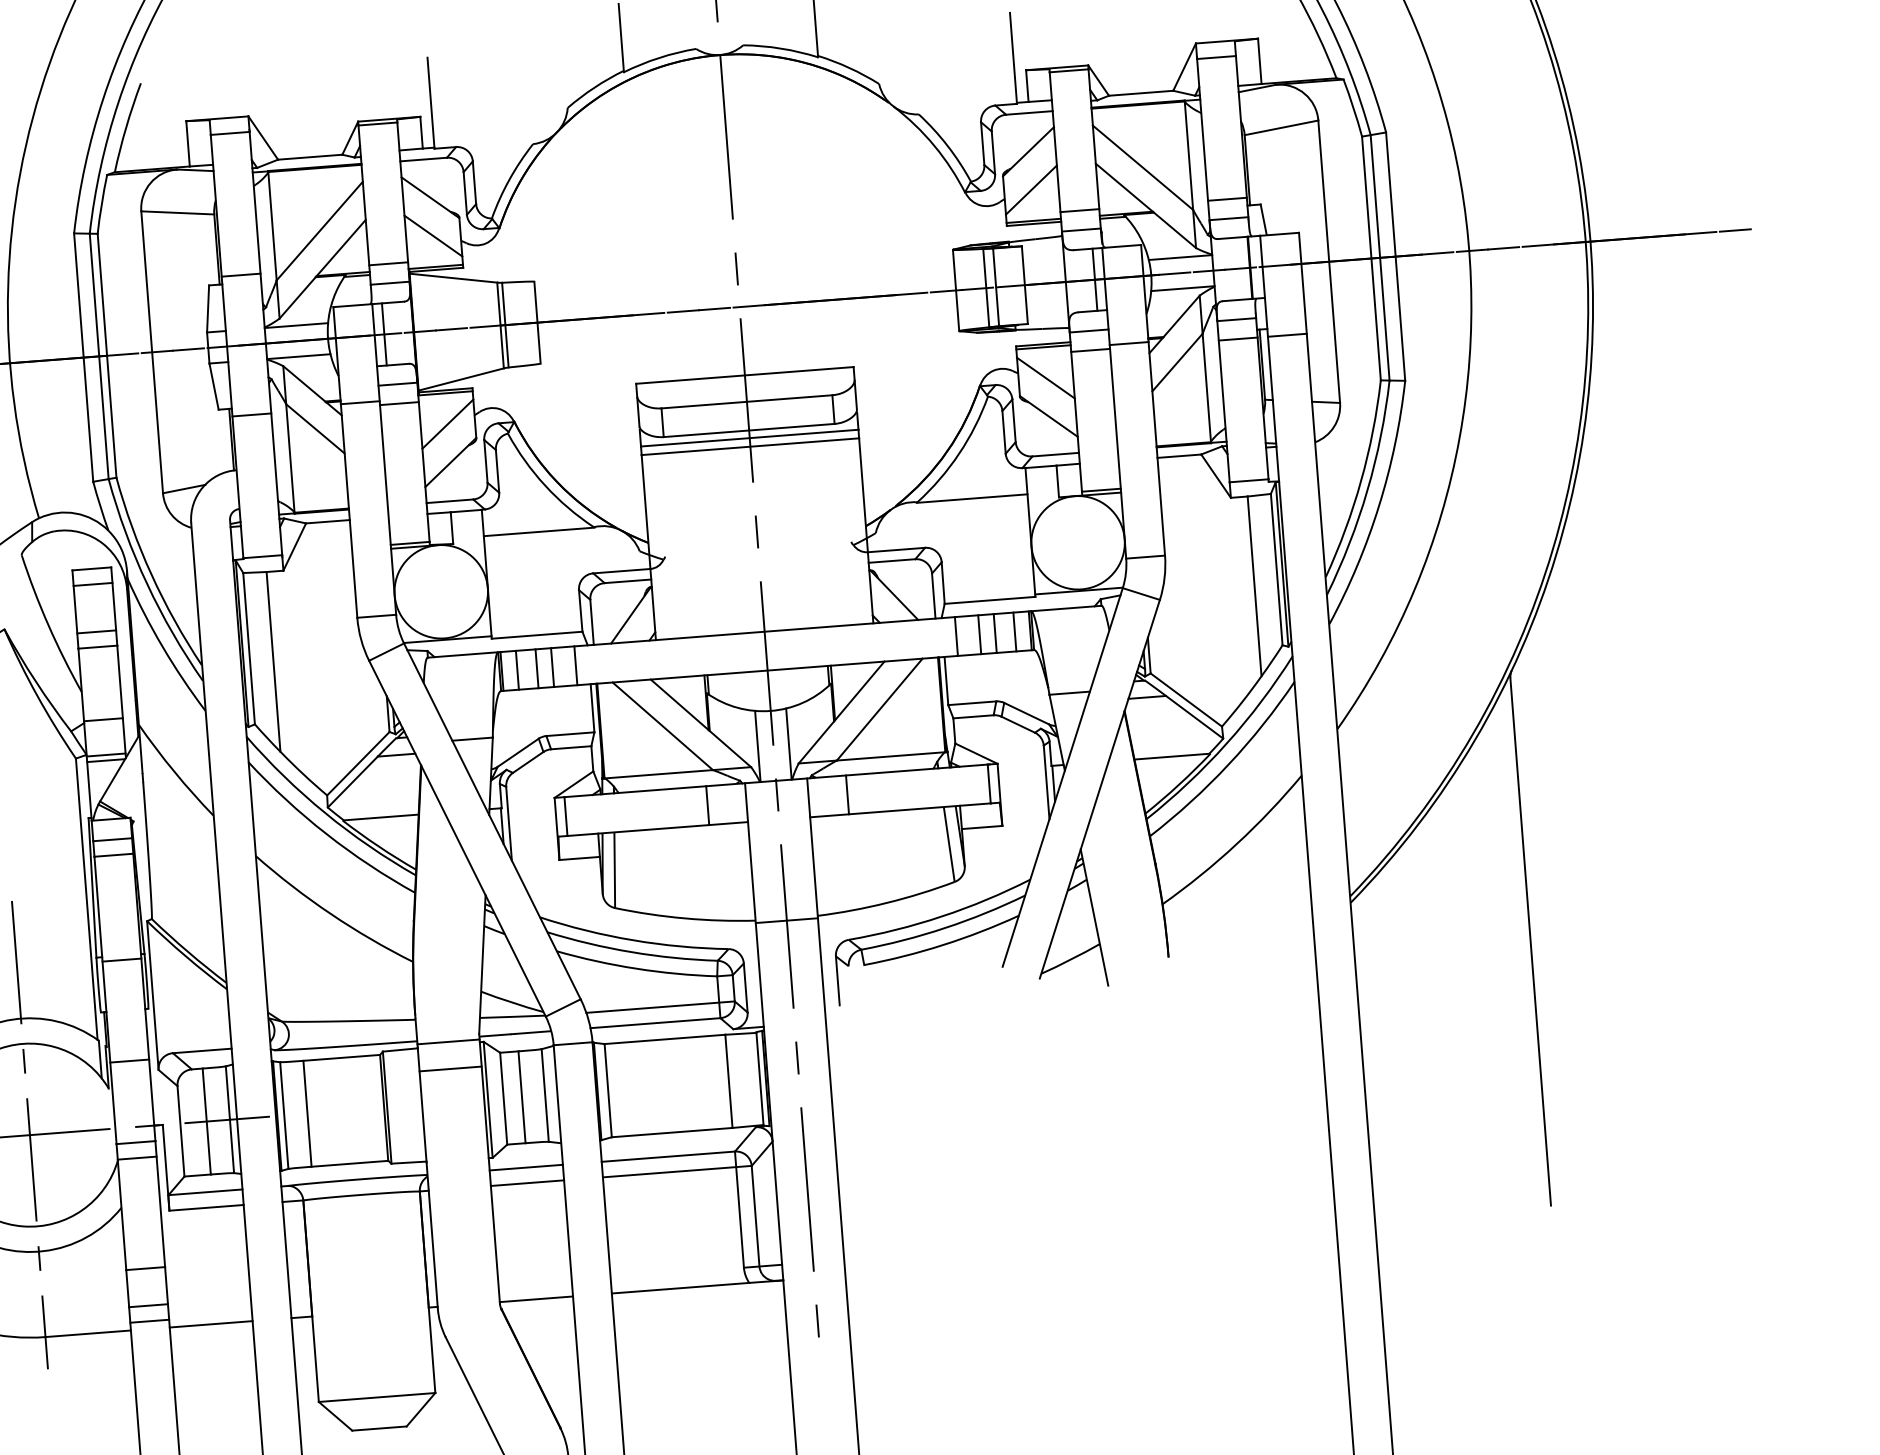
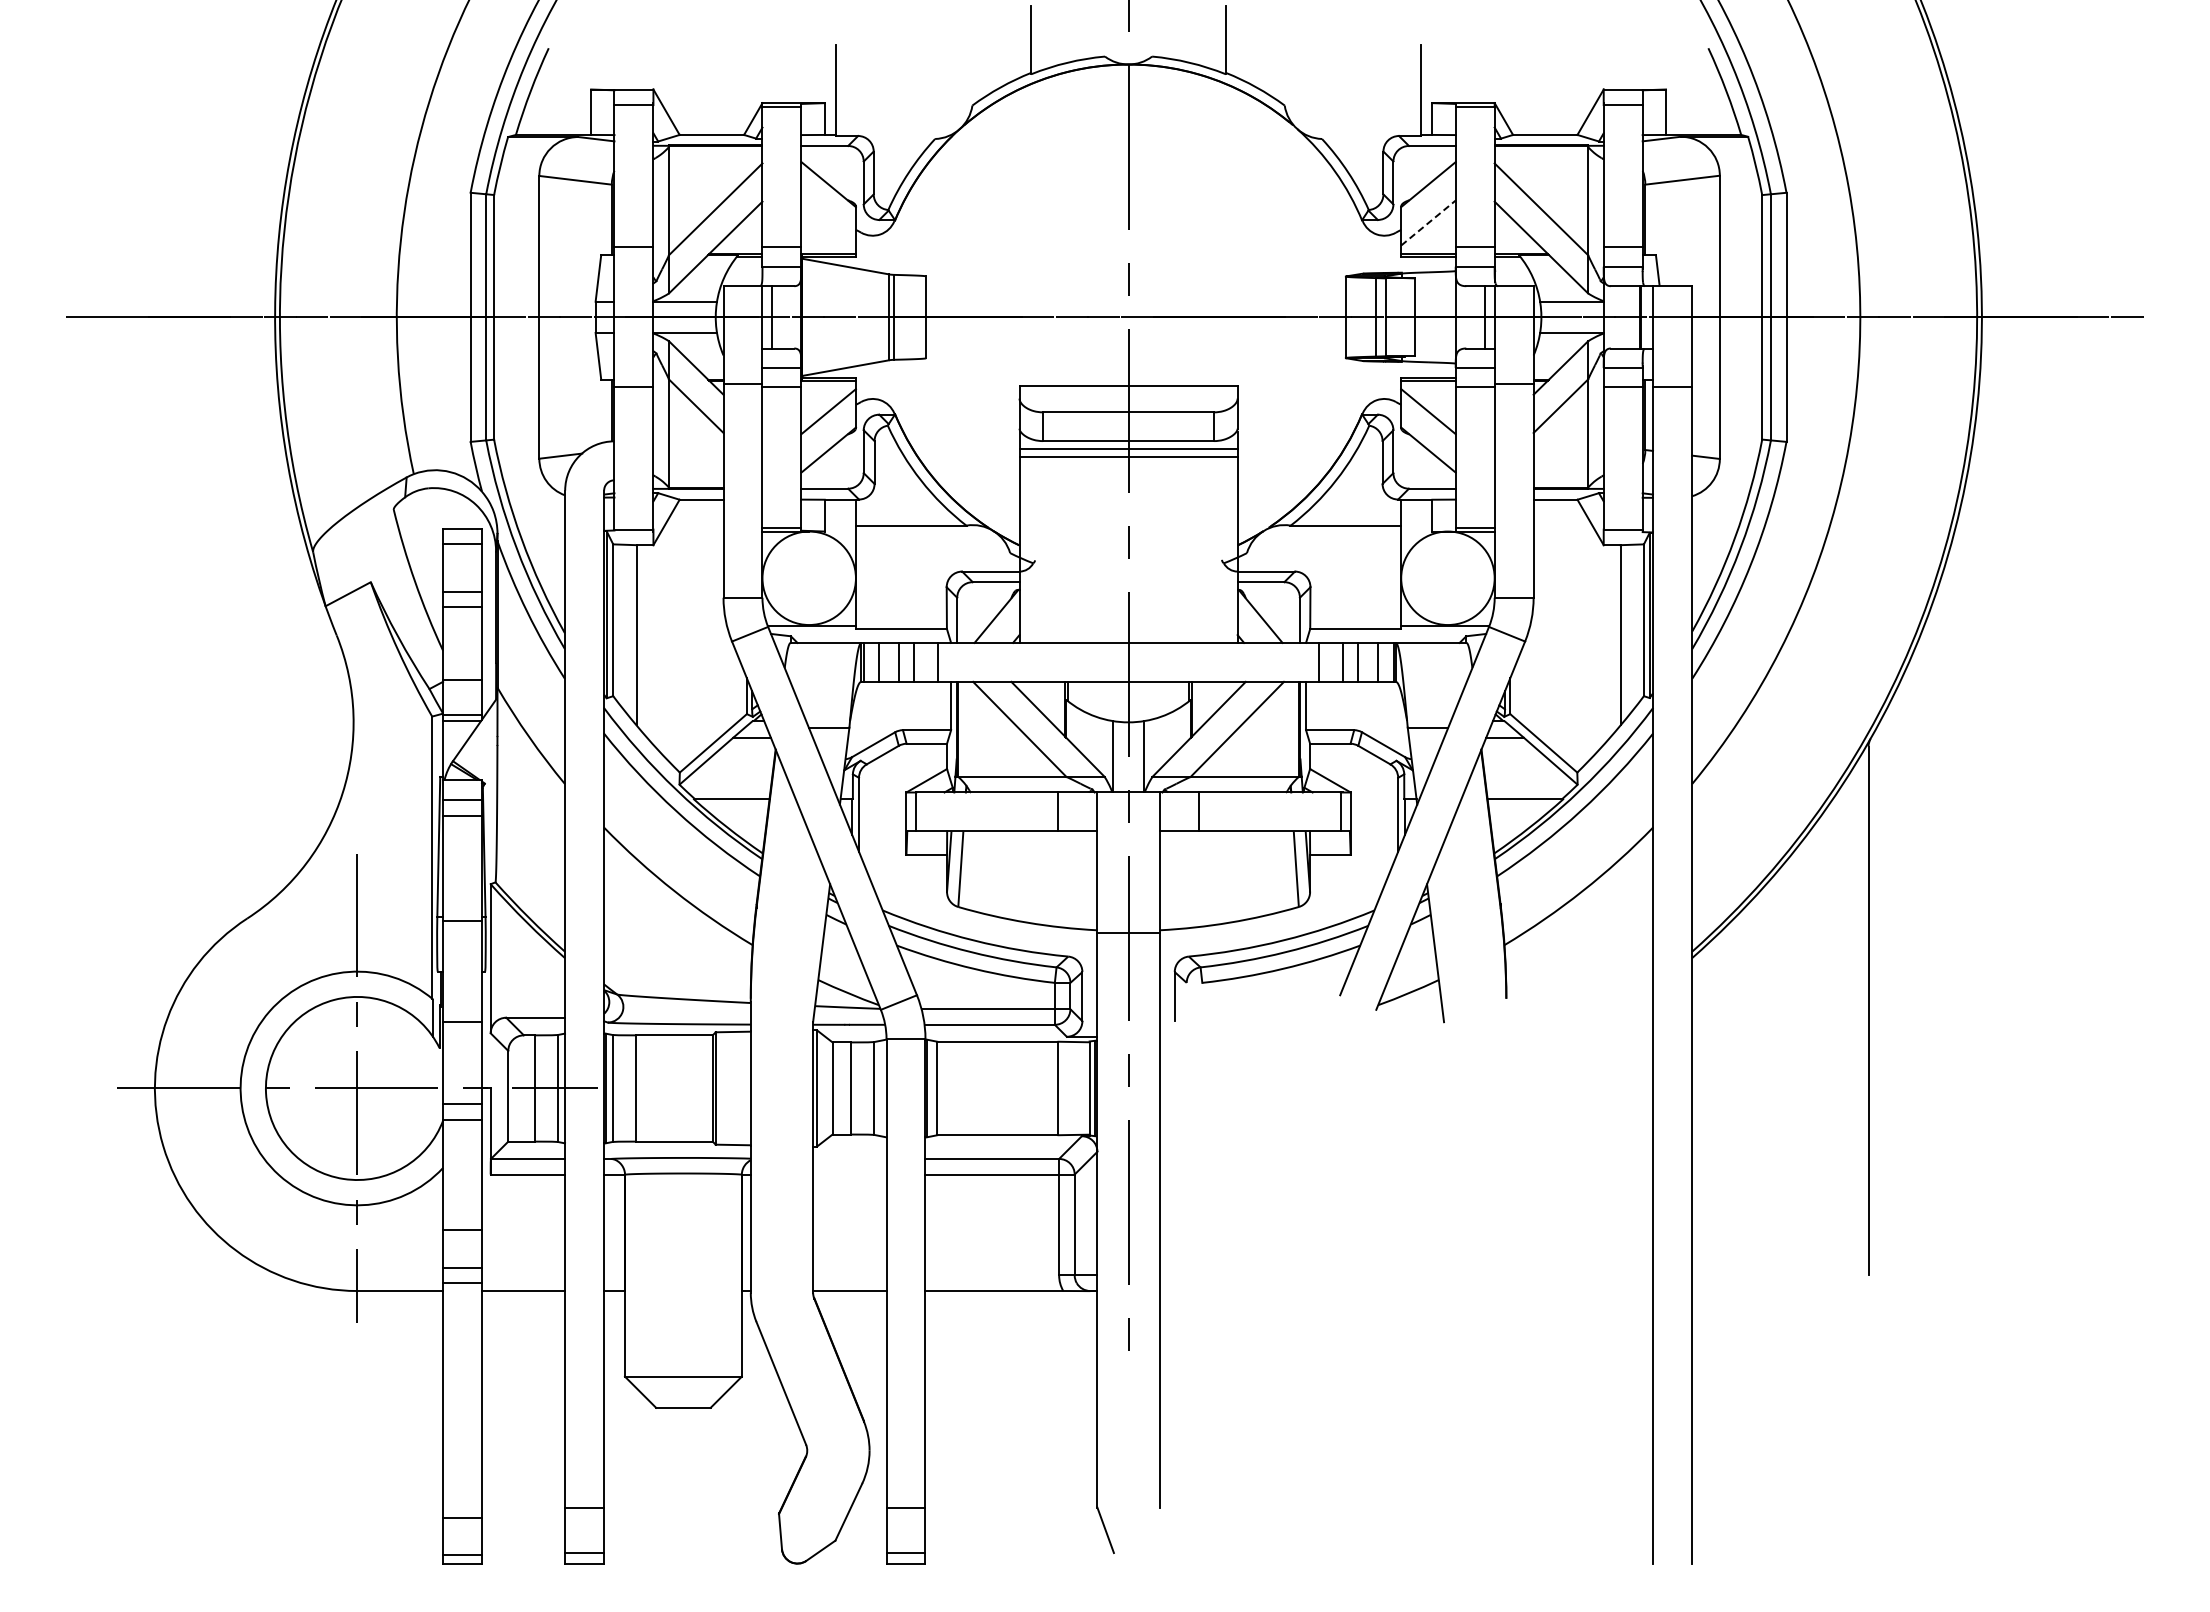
line: (1031, 189) -> (1428, 222), solid -> dashed
line: (433, 235) -> (828, 222), removed
line: (448, 1041) -> (781, 1027), removed
line: (450, 1068) -> (781, 1054), removed
line: (525, 1167) -> (849, 1158), removed
line: (527, 1183) -> (849, 1174), removed

